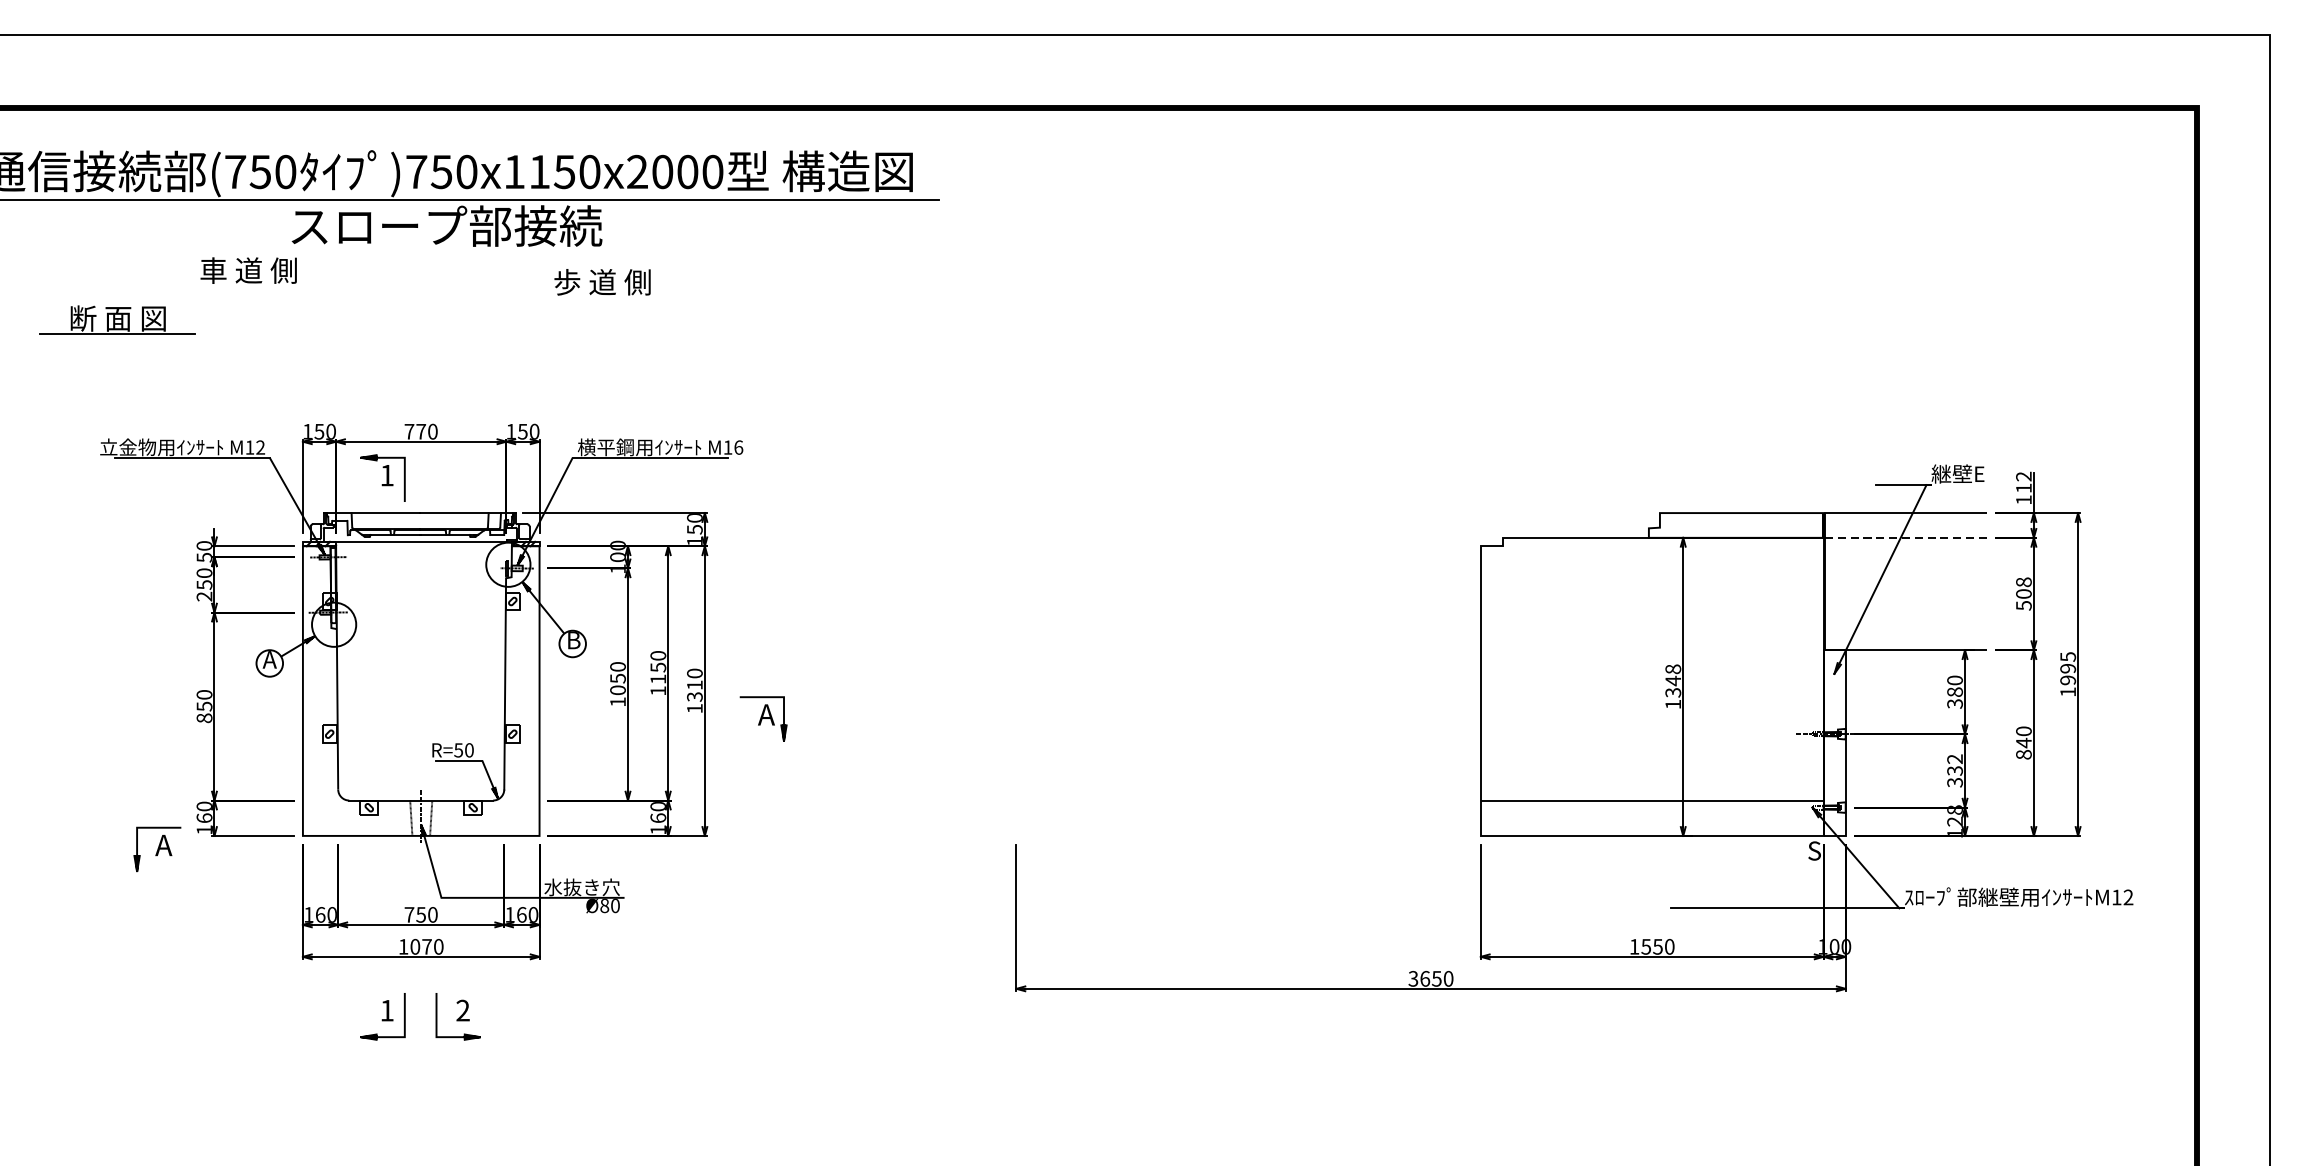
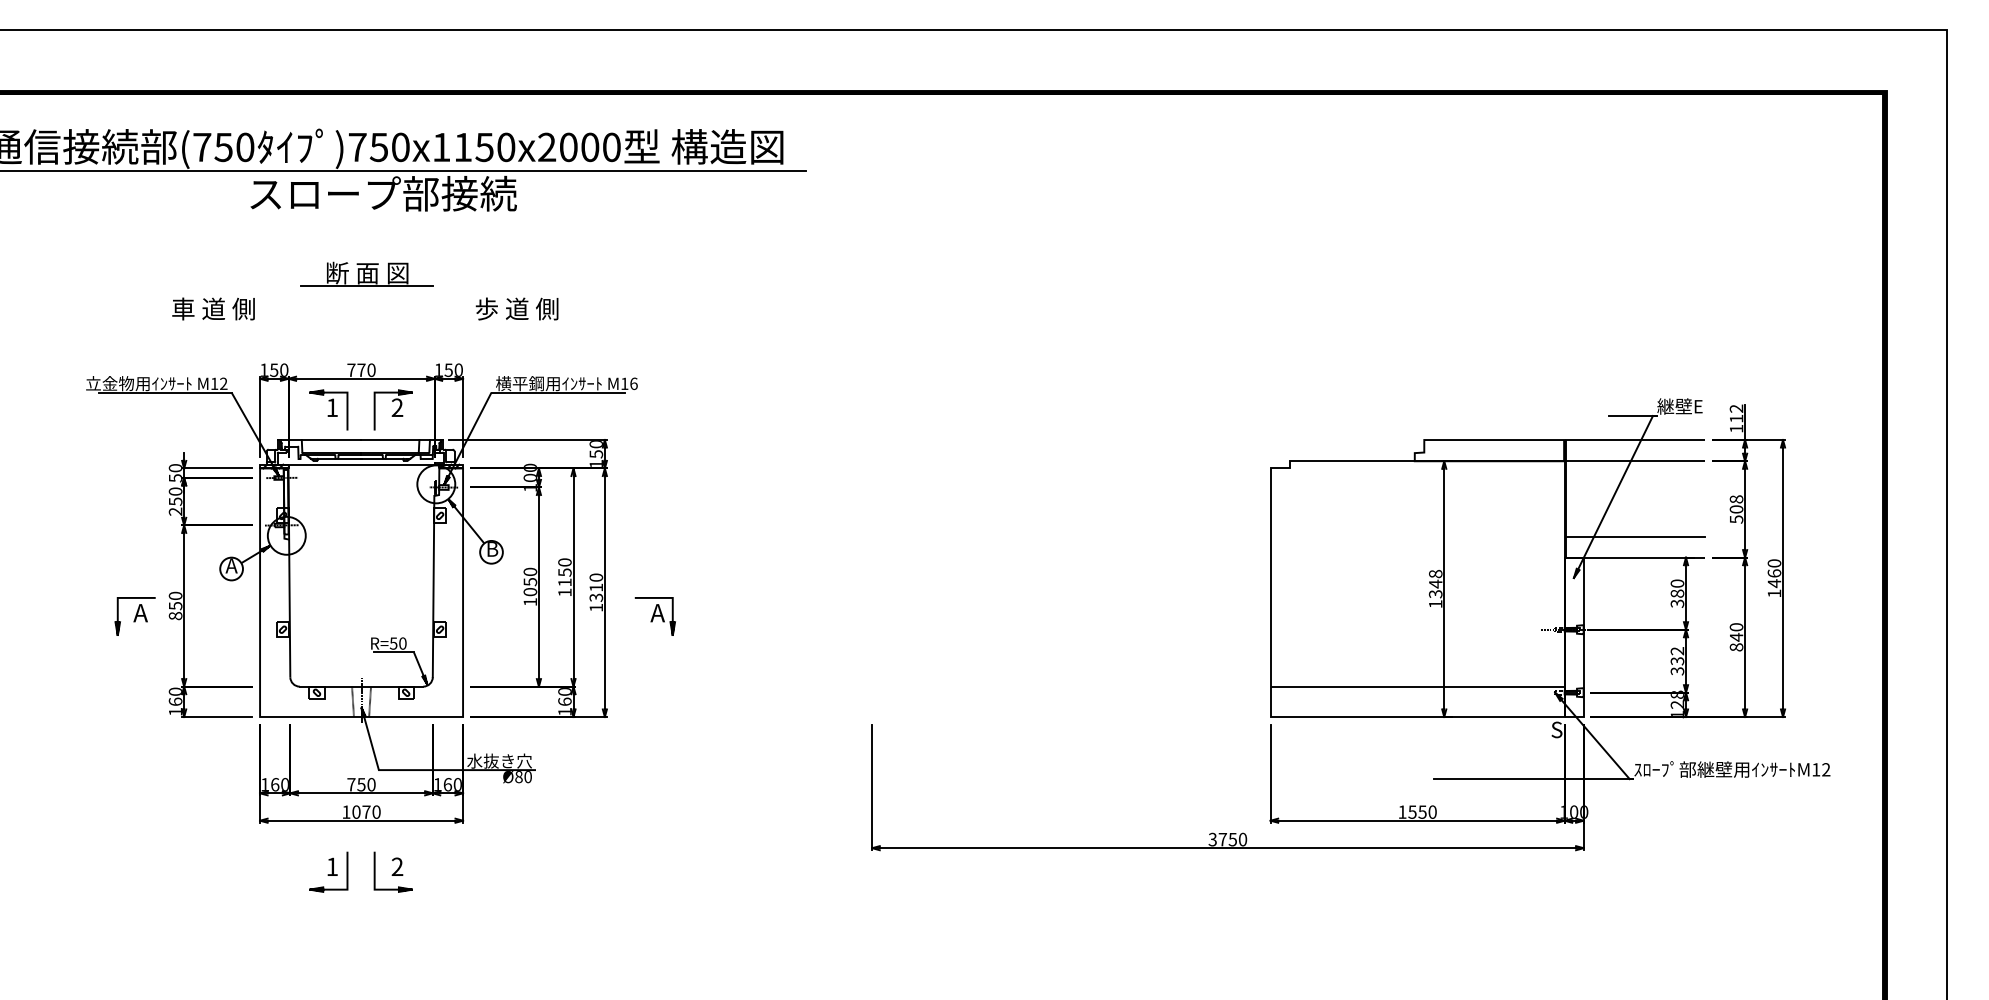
text: (248, 270) -> (213, 308), moved
text: (601, 281) -> (516, 308), moved
part: (116, 318) -> (366, 273), moved
part: (457, 477) -> (392, 409), added
line: (1906, 538) -> (1635, 461), dashed -> solid
line: (1906, 625) -> (1635, 536), added
text: (2068, 668) -> (1774, 573), 1995 -> 1460
part: (156, 849) -> (134, 616), moved
text: (1424, 978) -> (1222, 839), 3650 -> 3750

